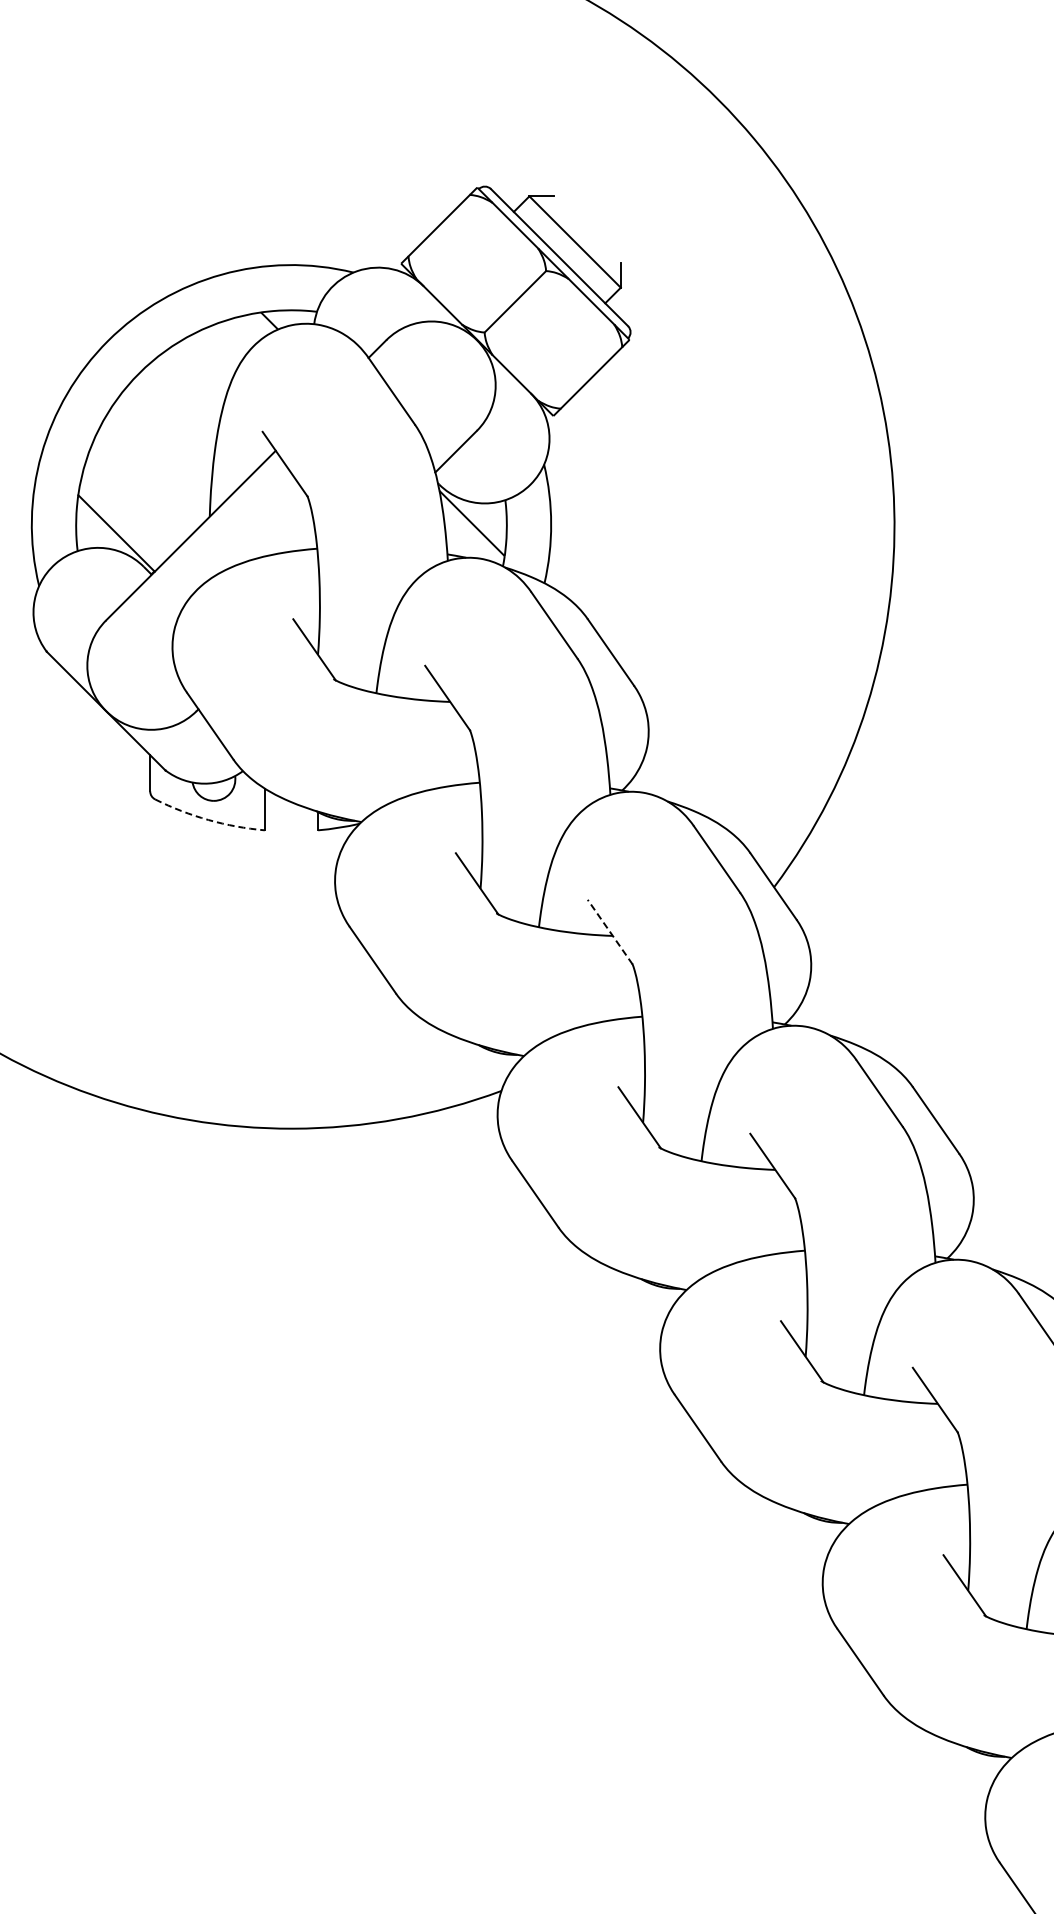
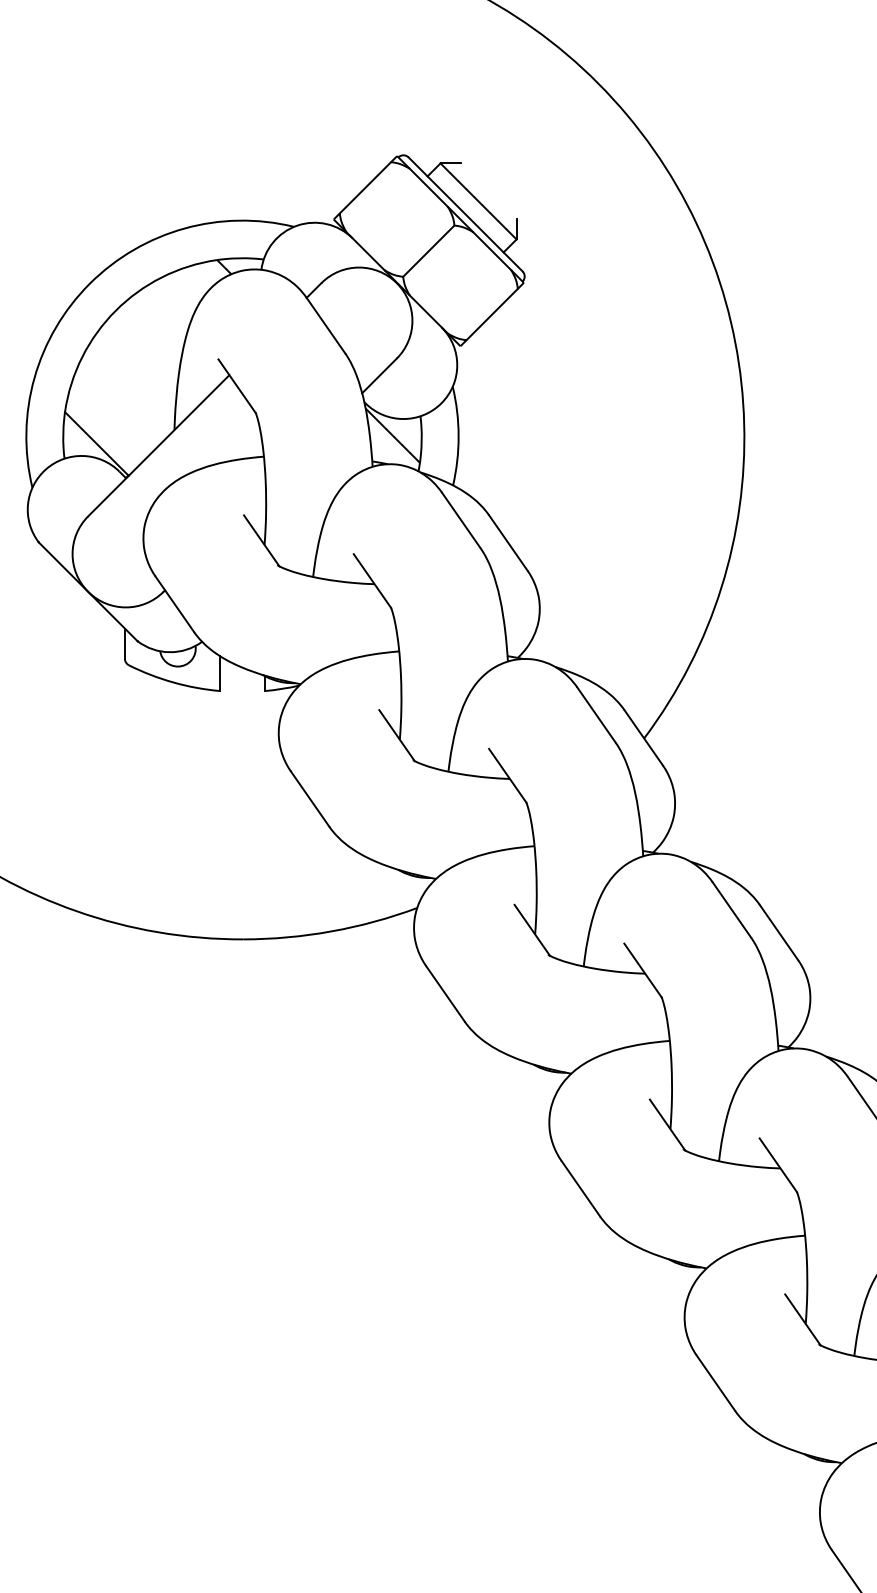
arc: (208, 820) -> (173, 682), dashed -> solid
line: (609, 931) -> (507, 775), dashed -> solid

